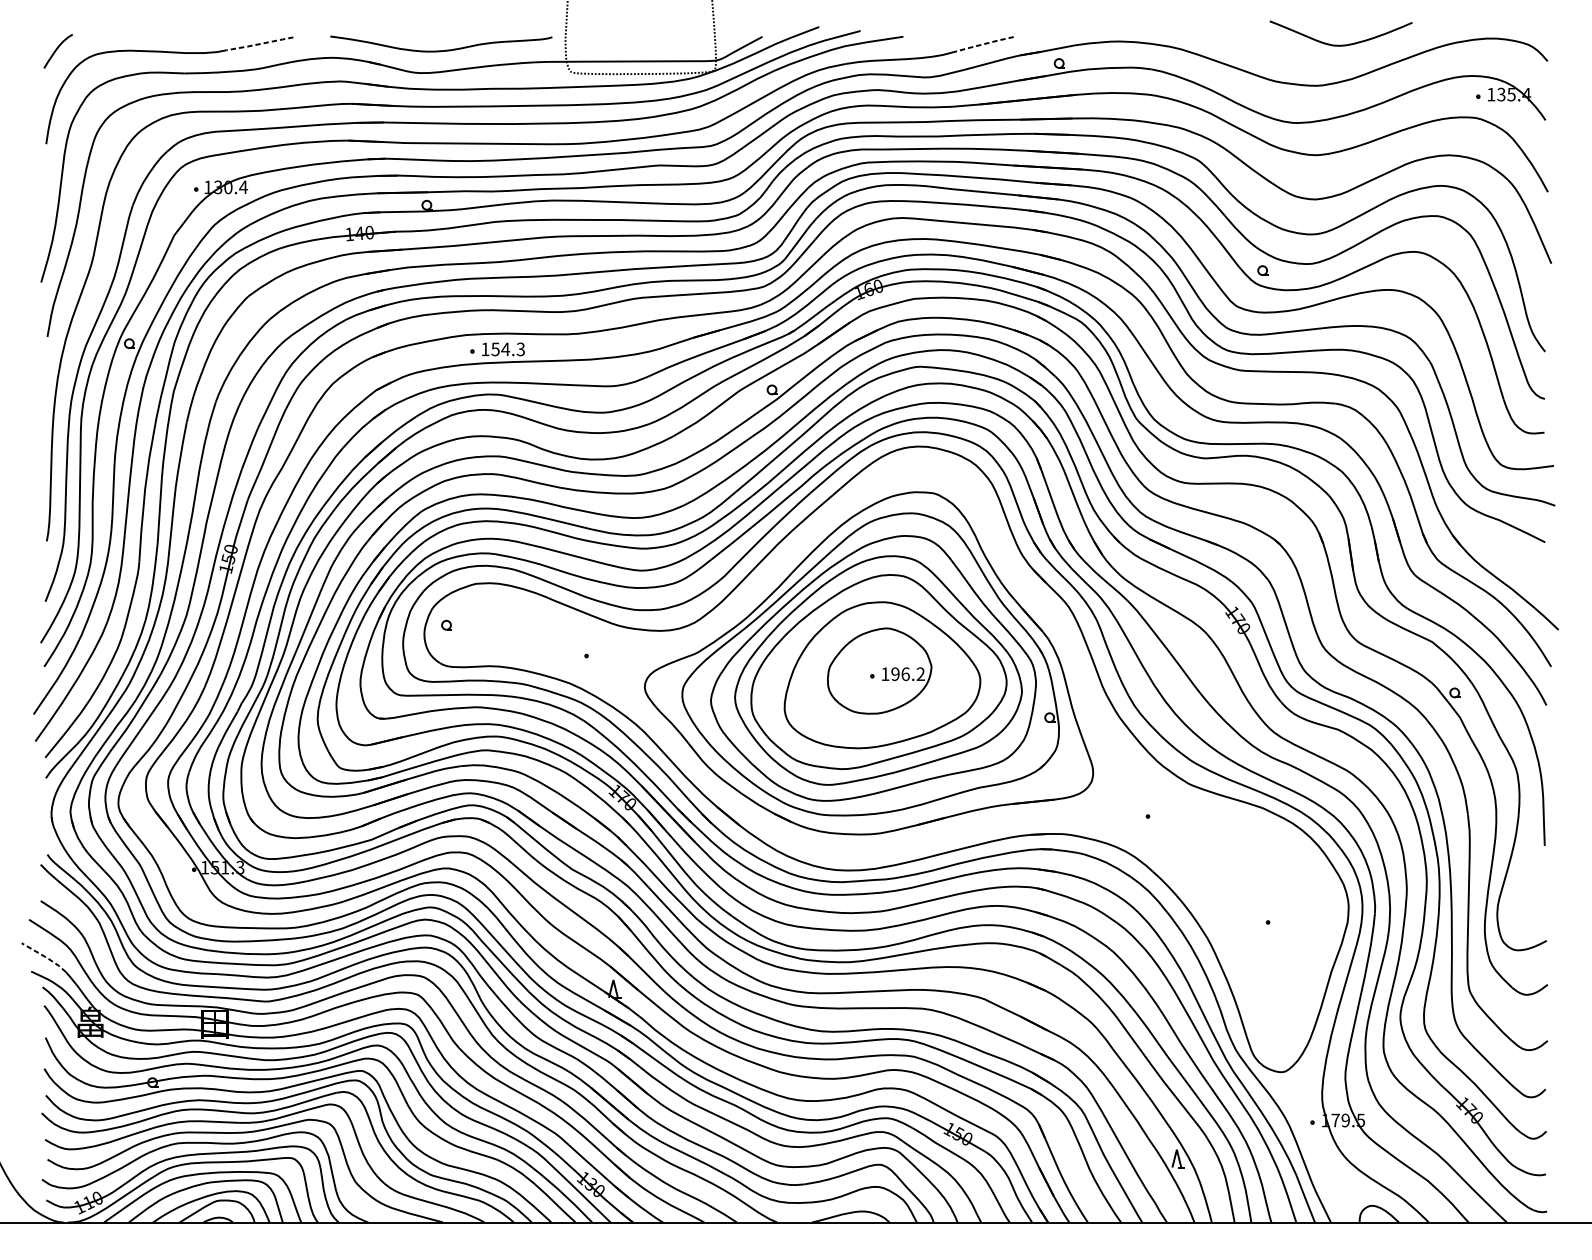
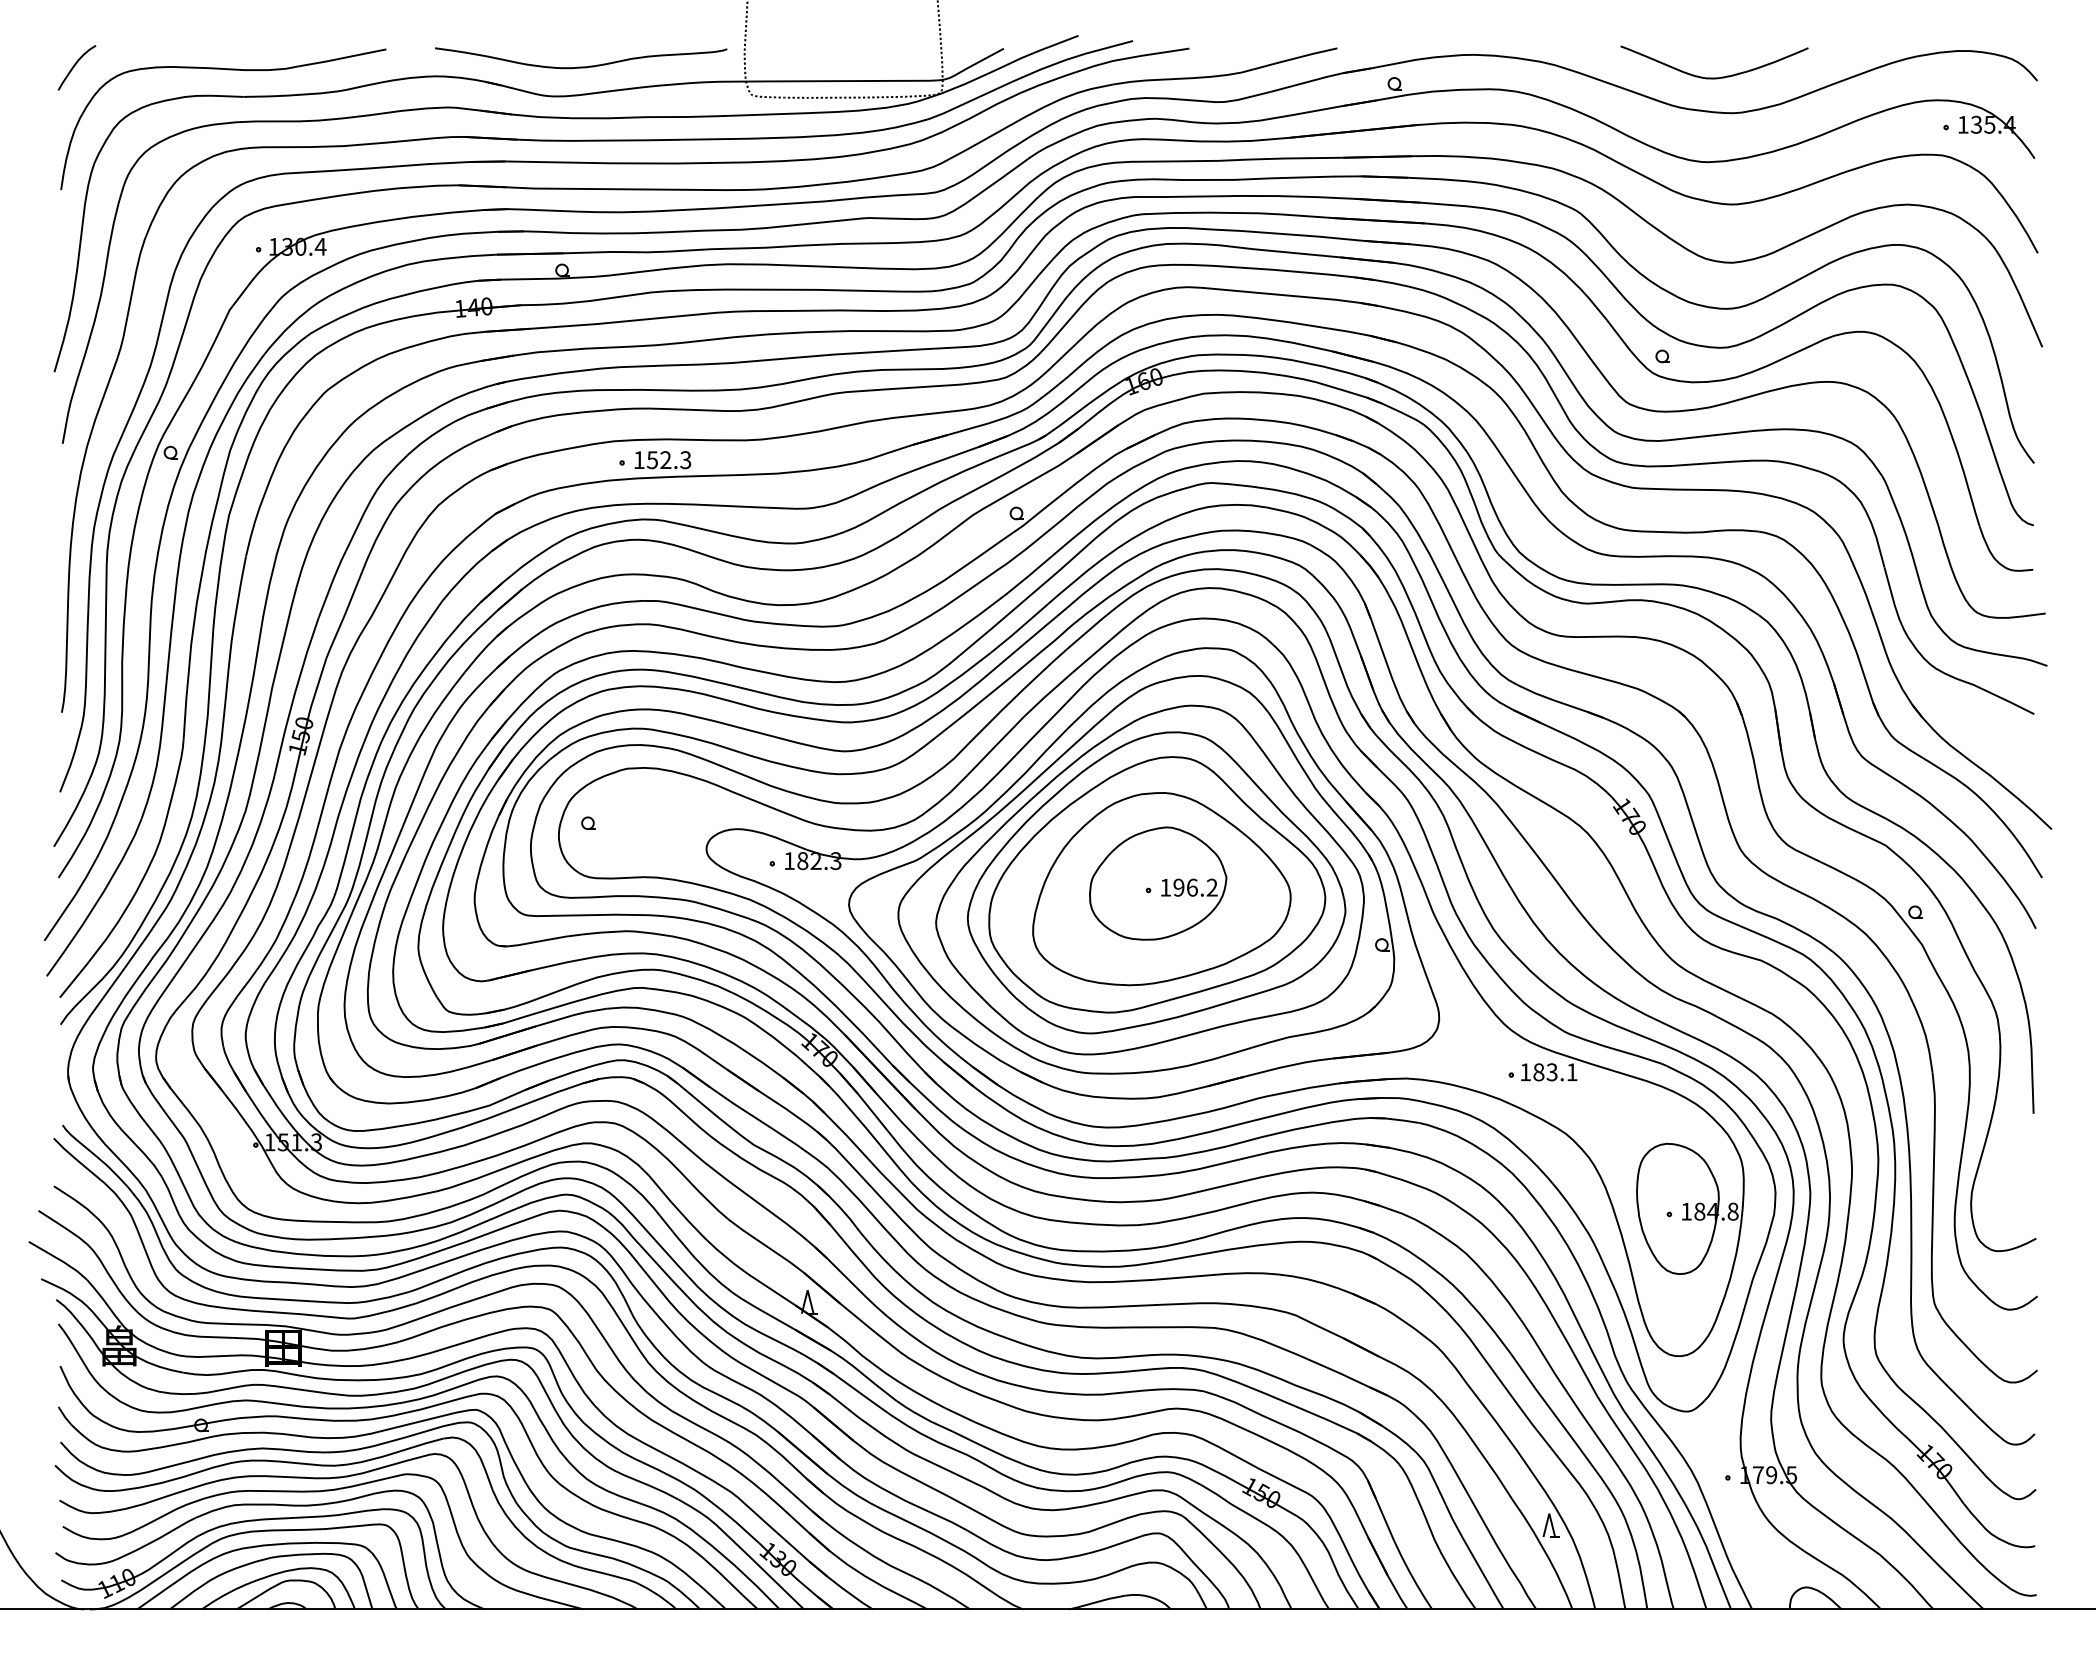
line: (259, 44) -> (341, 58), dashed -> solid
line: (984, 44) -> (1295, 58), dashed -> solid
curve: (1341, 45) -> (1714, 77), moved
text: (505, 348) -> (665, 459), 154.3 -> 152.3
part: (930, 749) -> (1224, 986), added
line: (45, 956) -> (60, 1259), dashed -> solid

